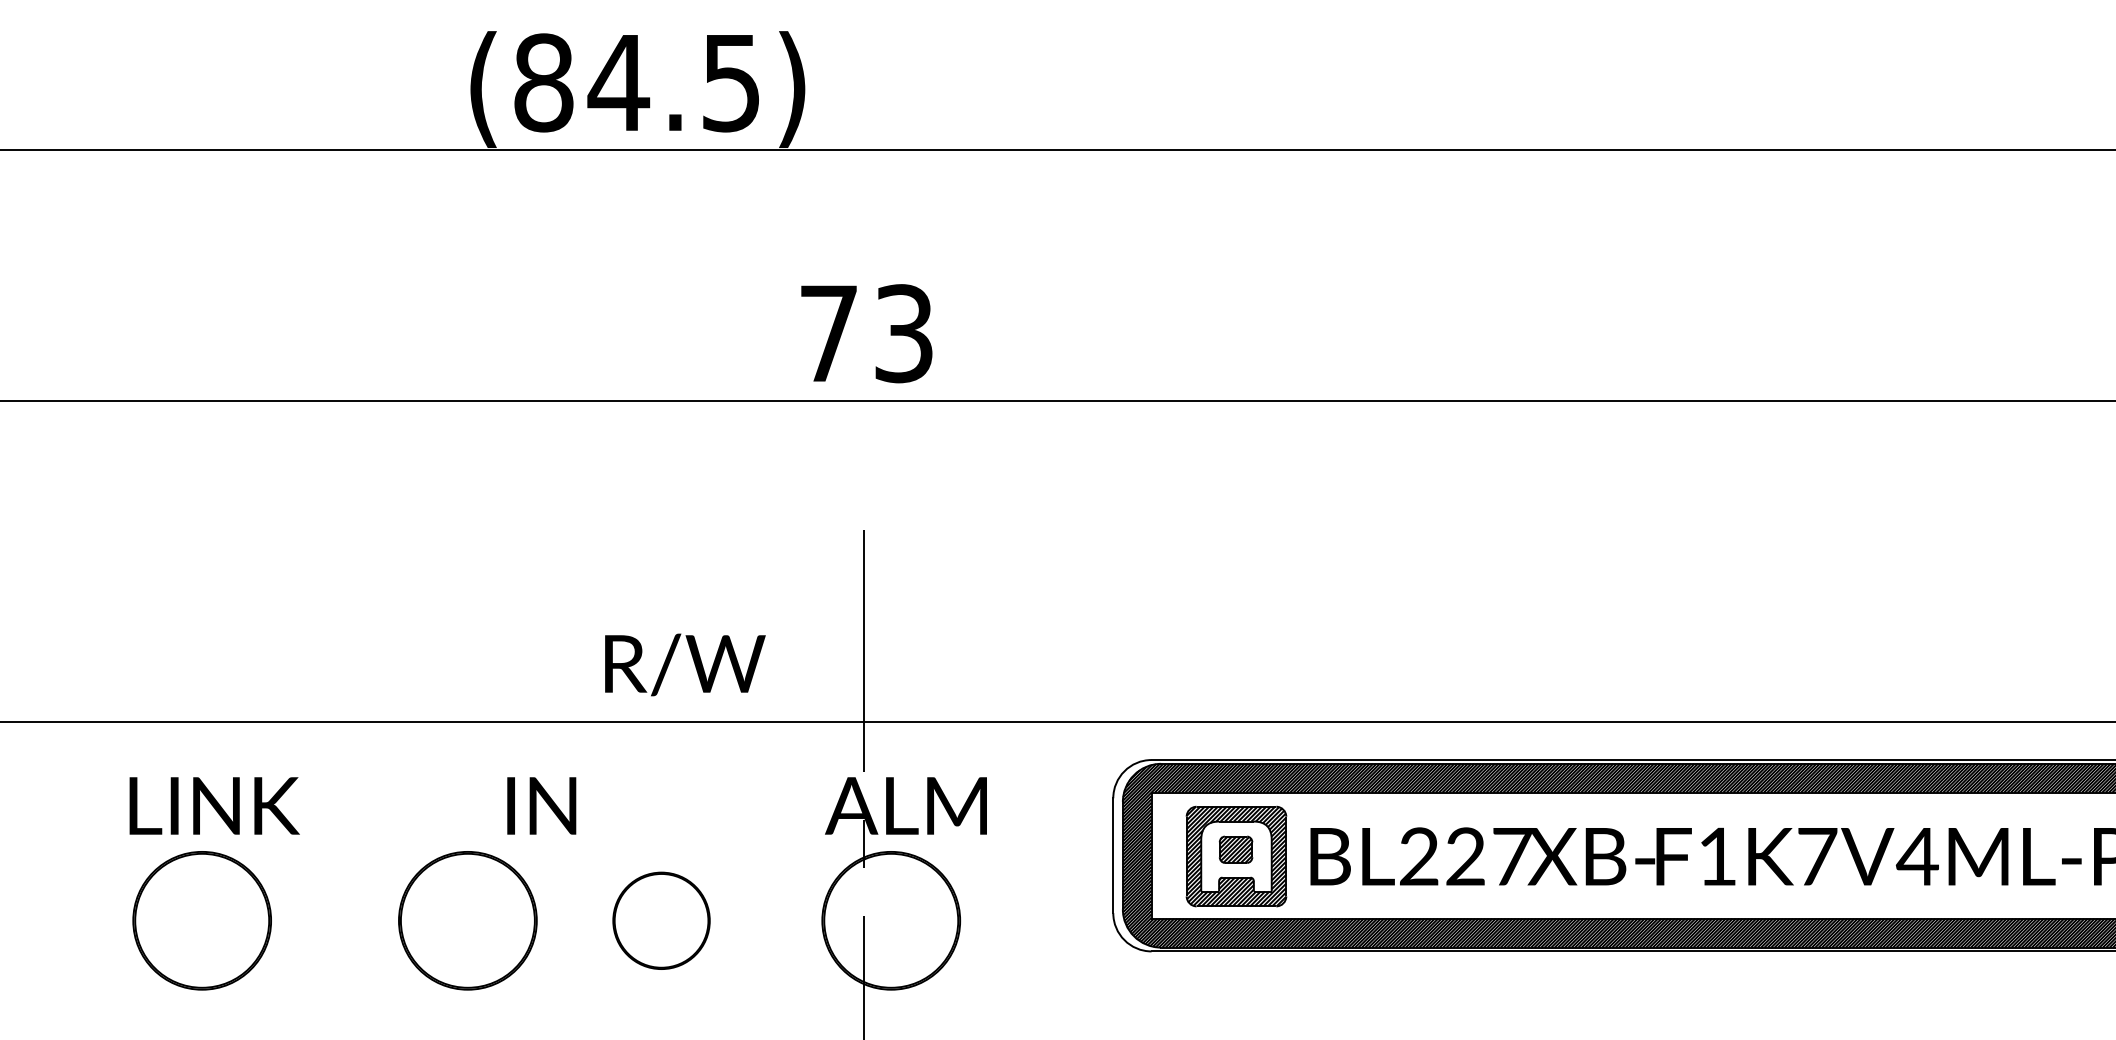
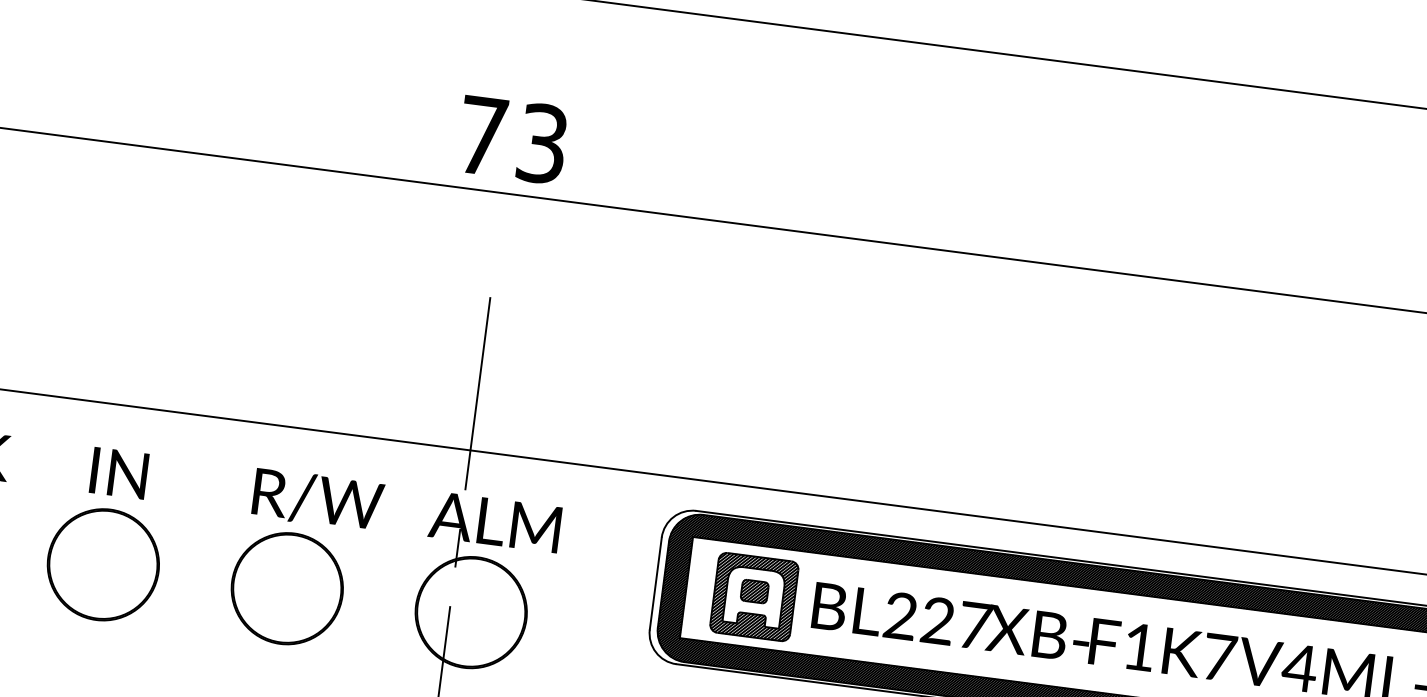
text: (685, 664) -> (318, 499), moved
text: (541, 805) -> (119, 472), moved
part: (467, 920) -> (103, 564), moved
part: (661, 920) -> (287, 588), size x1.43

